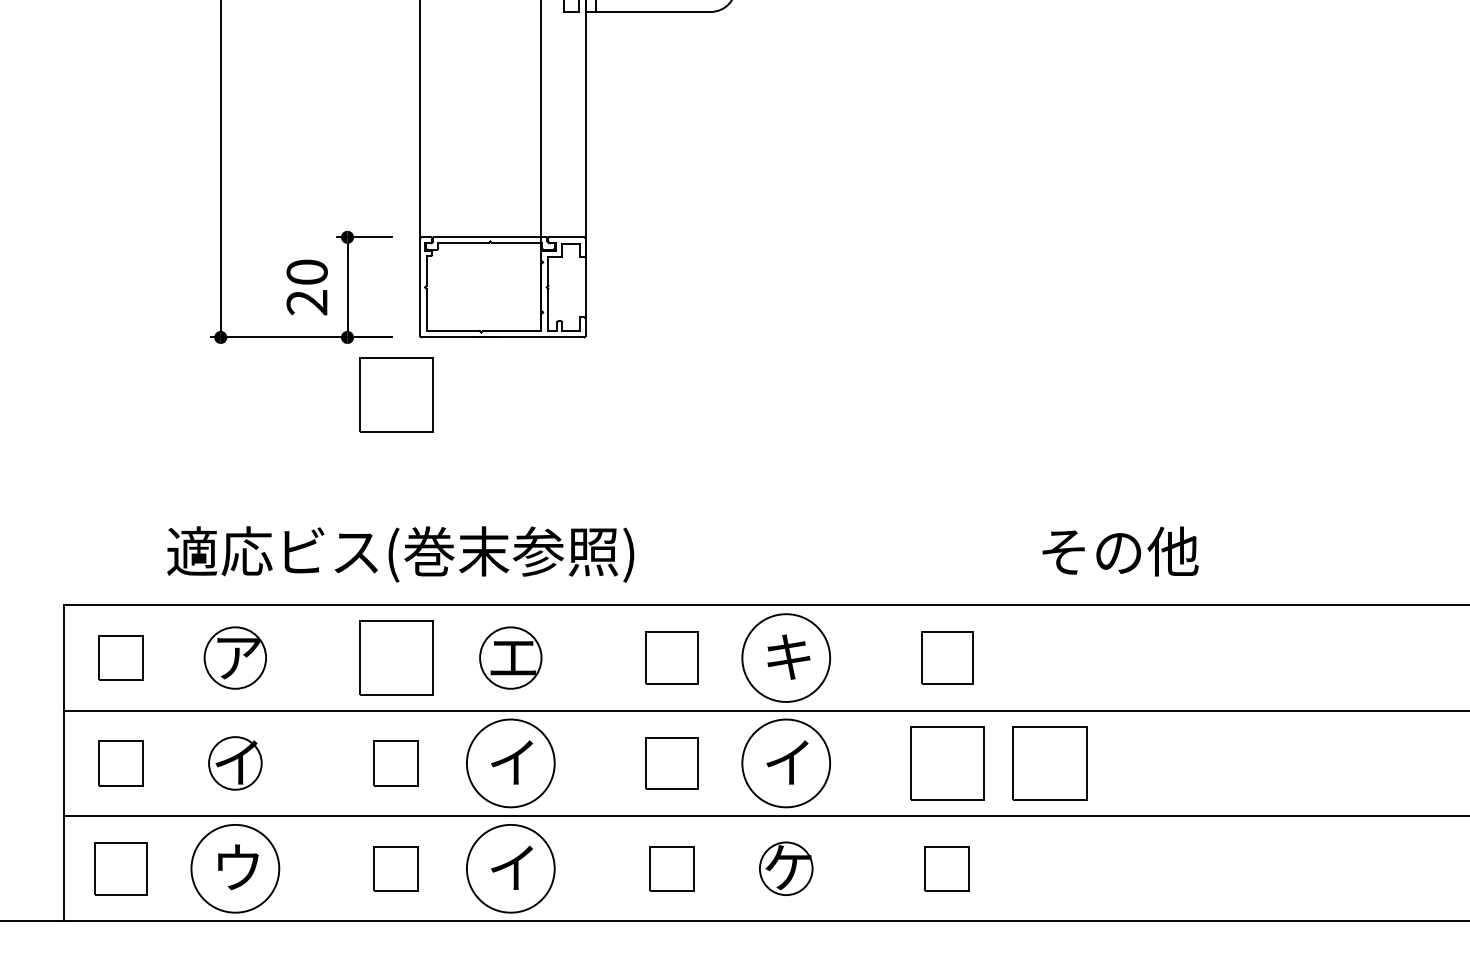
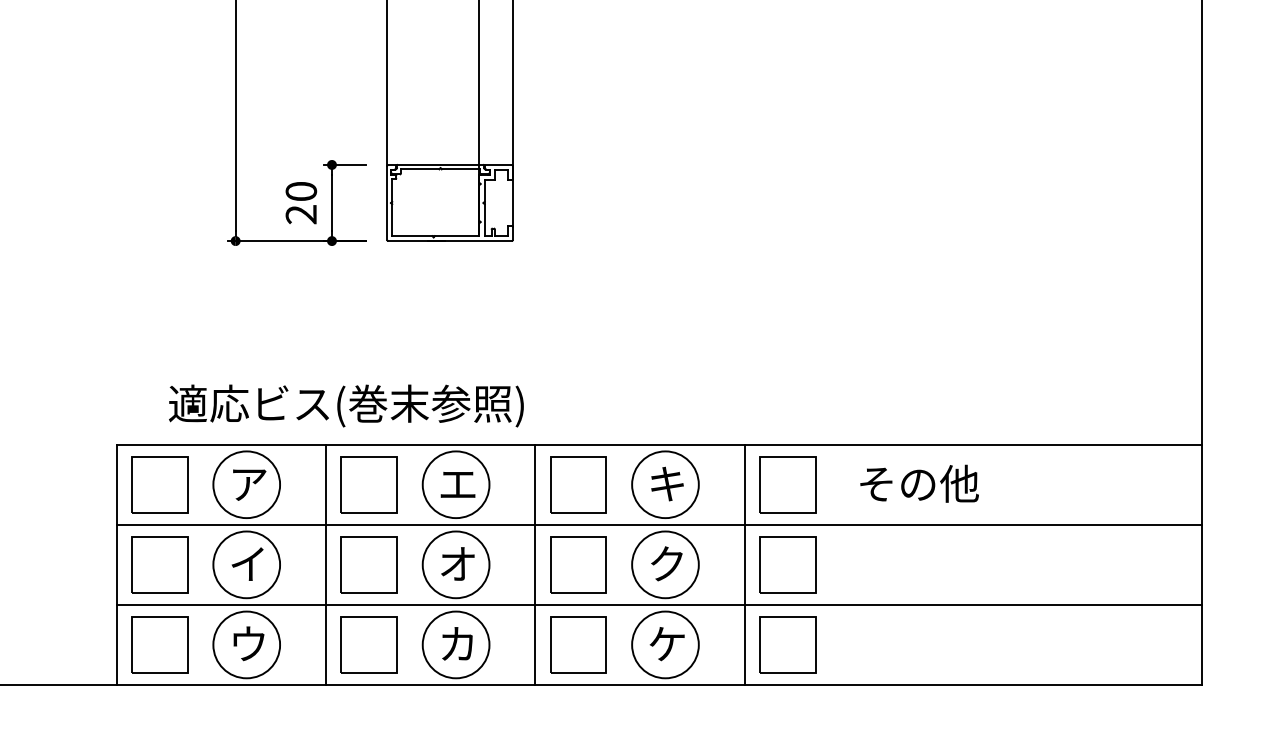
part: (395, 394) -> (368, 284), removed
text: (1120, 551) -> (919, 483), moved
text: (400, 553) -> (346, 405), moved
part: (120, 657) -> (159, 484), size x1.67
circle: (235, 657) -> (246, 484), size x1.43
circle: (510, 657) -> (455, 484), size x1.43
part: (671, 657) -> (578, 484), size x1.43
part: (946, 657) -> (787, 484), size x1.43
text: (512, 761) -> (457, 563), イ -> オ
text: (787, 761) -> (666, 563), イ -> ク
part: (120, 762) -> (159, 564), size x1.67
circle: (235, 762) -> (246, 564), size x1.67
line: (340, 762) -> (326, 564), added
part: (395, 762) -> (368, 564), size x1.67
line: (615, 762) -> (535, 564), added
part: (671, 762) -> (578, 564), size x1.43
line: (890, 762) -> (744, 564), added
part: (1049, 762) -> (865, 564), removed
text: (511, 866) -> (456, 643), イ -> カ
part: (120, 868) -> (159, 644), size x1.43
part: (395, 868) -> (368, 644), size x1.67
part: (671, 868) -> (578, 644), size x1.67
circle: (786, 868) -> (665, 644), size x1.67
part: (946, 868) -> (787, 644), size x1.67

